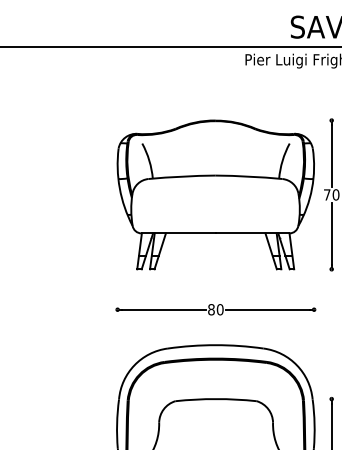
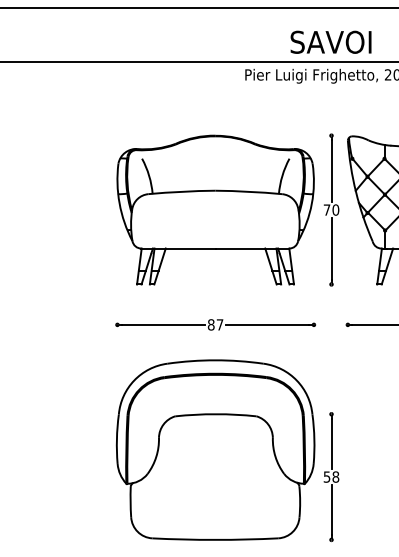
text: (219, 309) -> (219, 324), 80 -> 87

